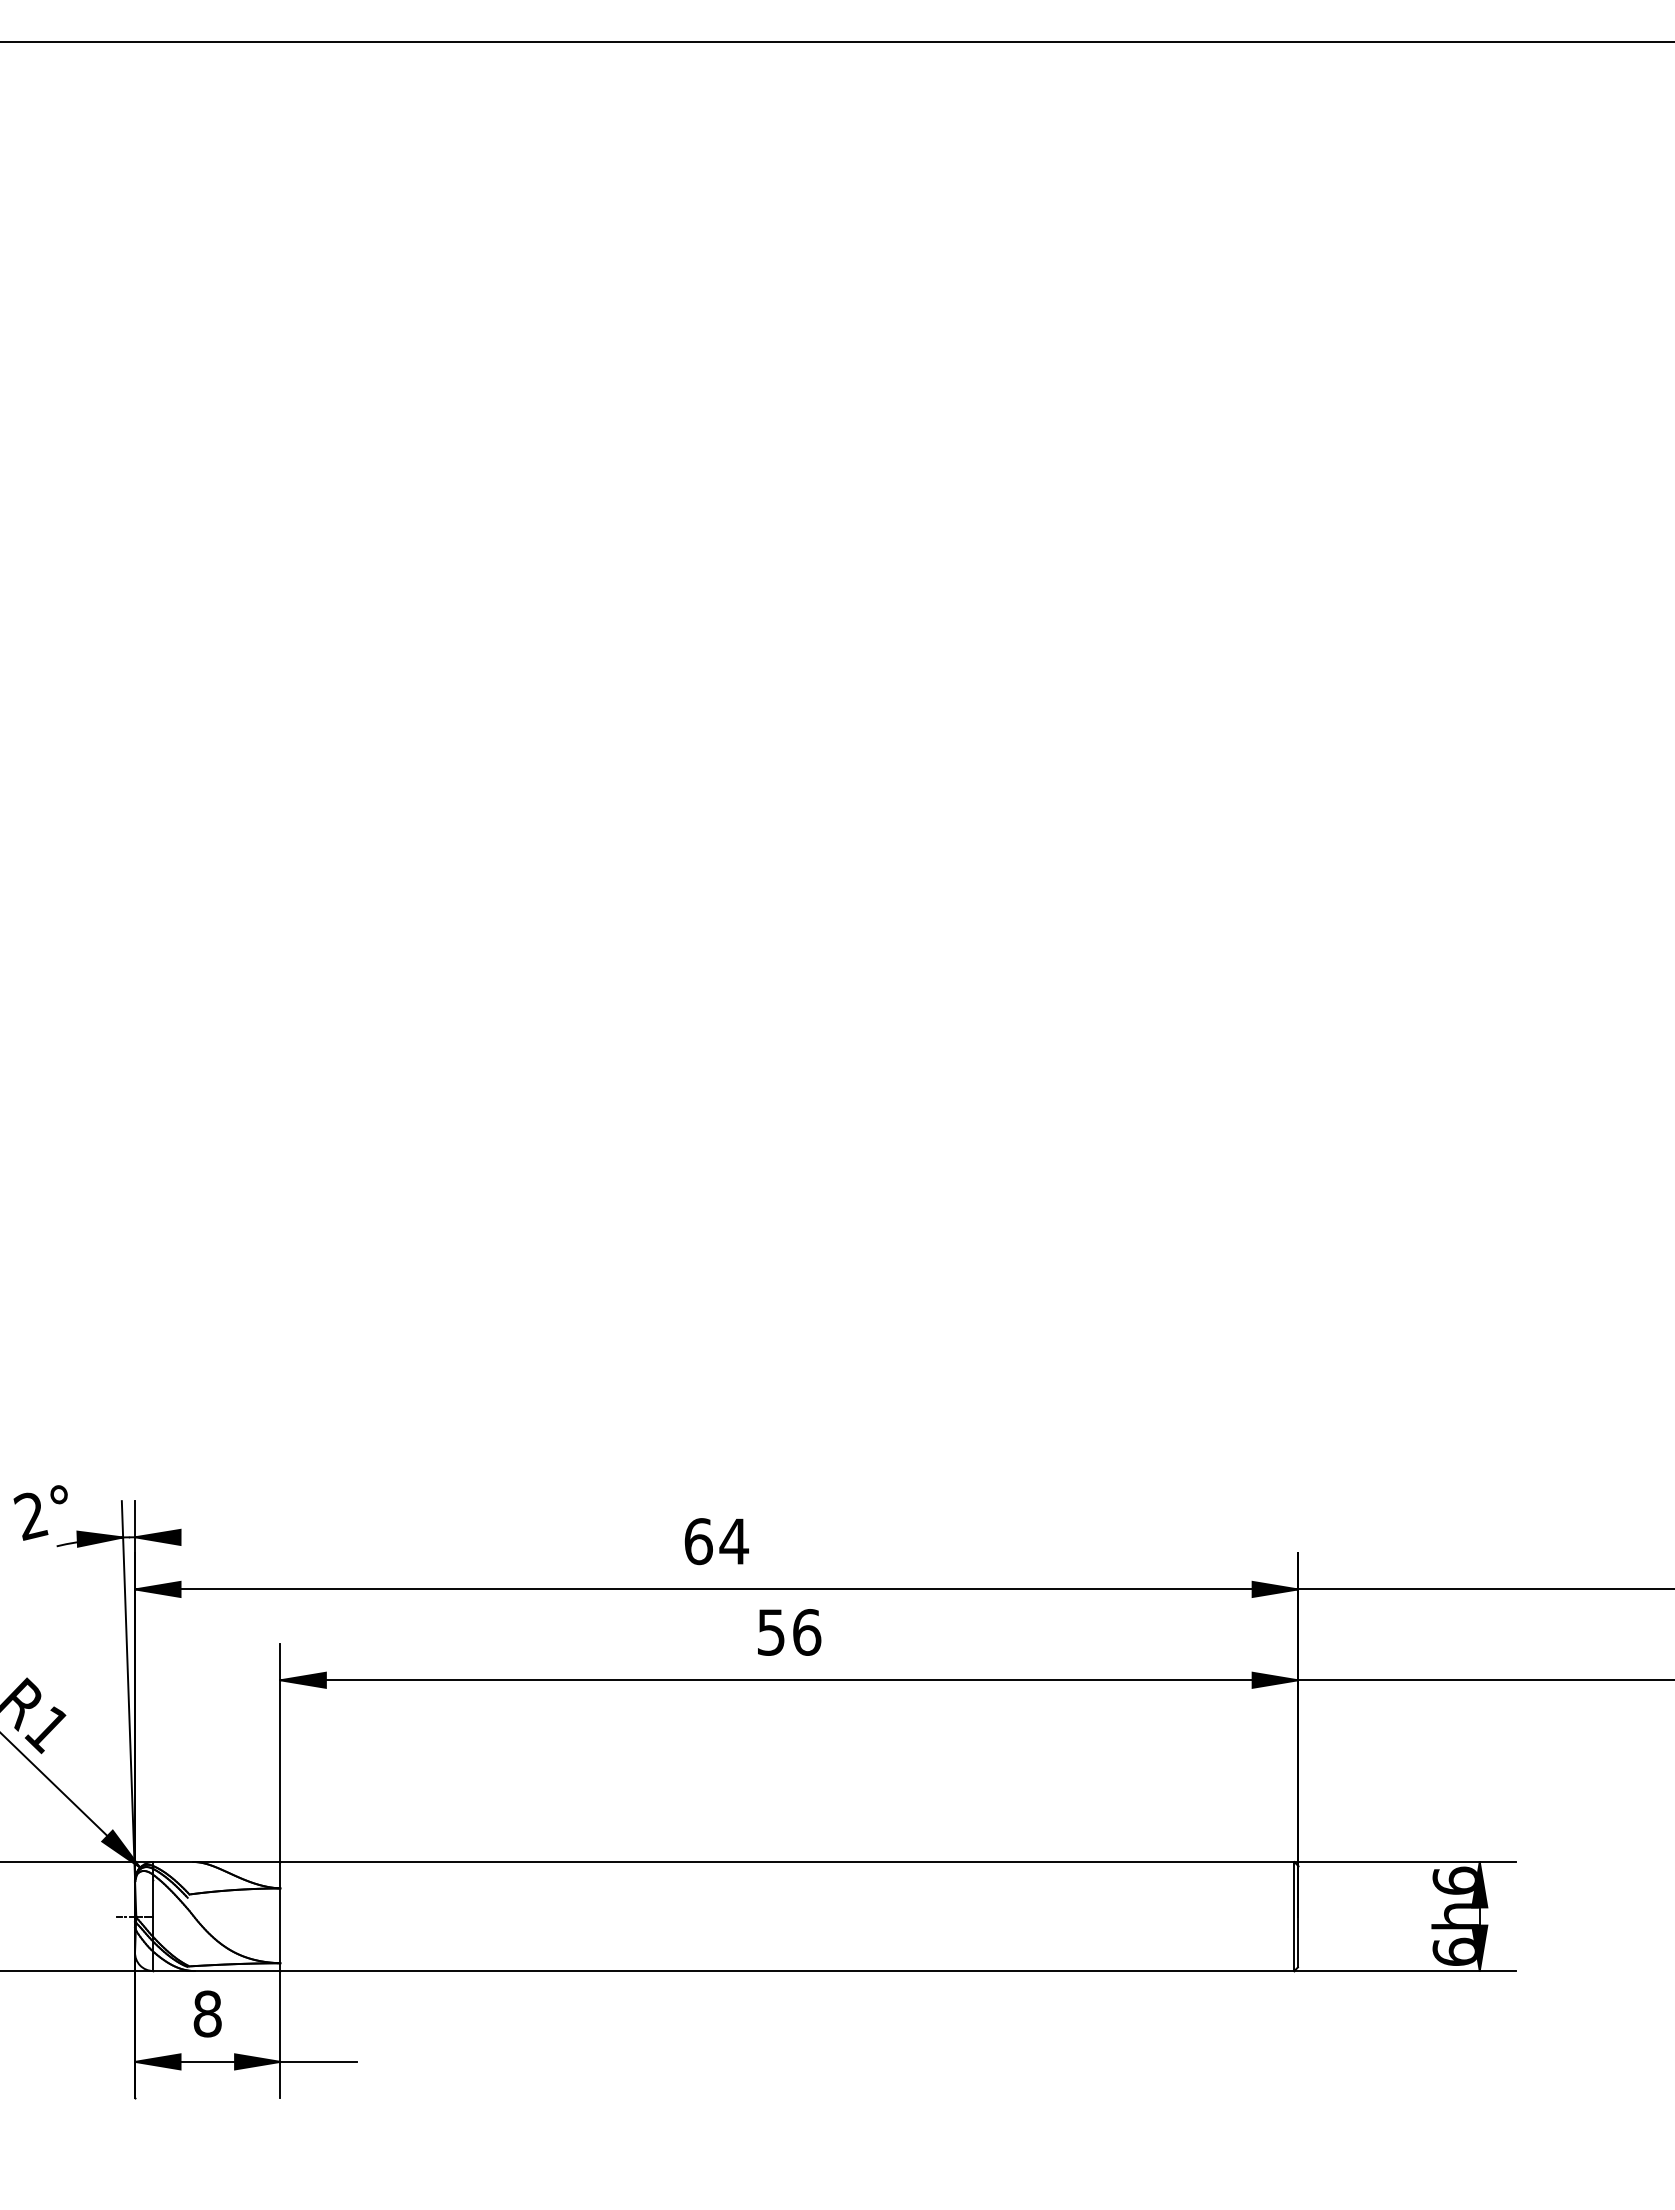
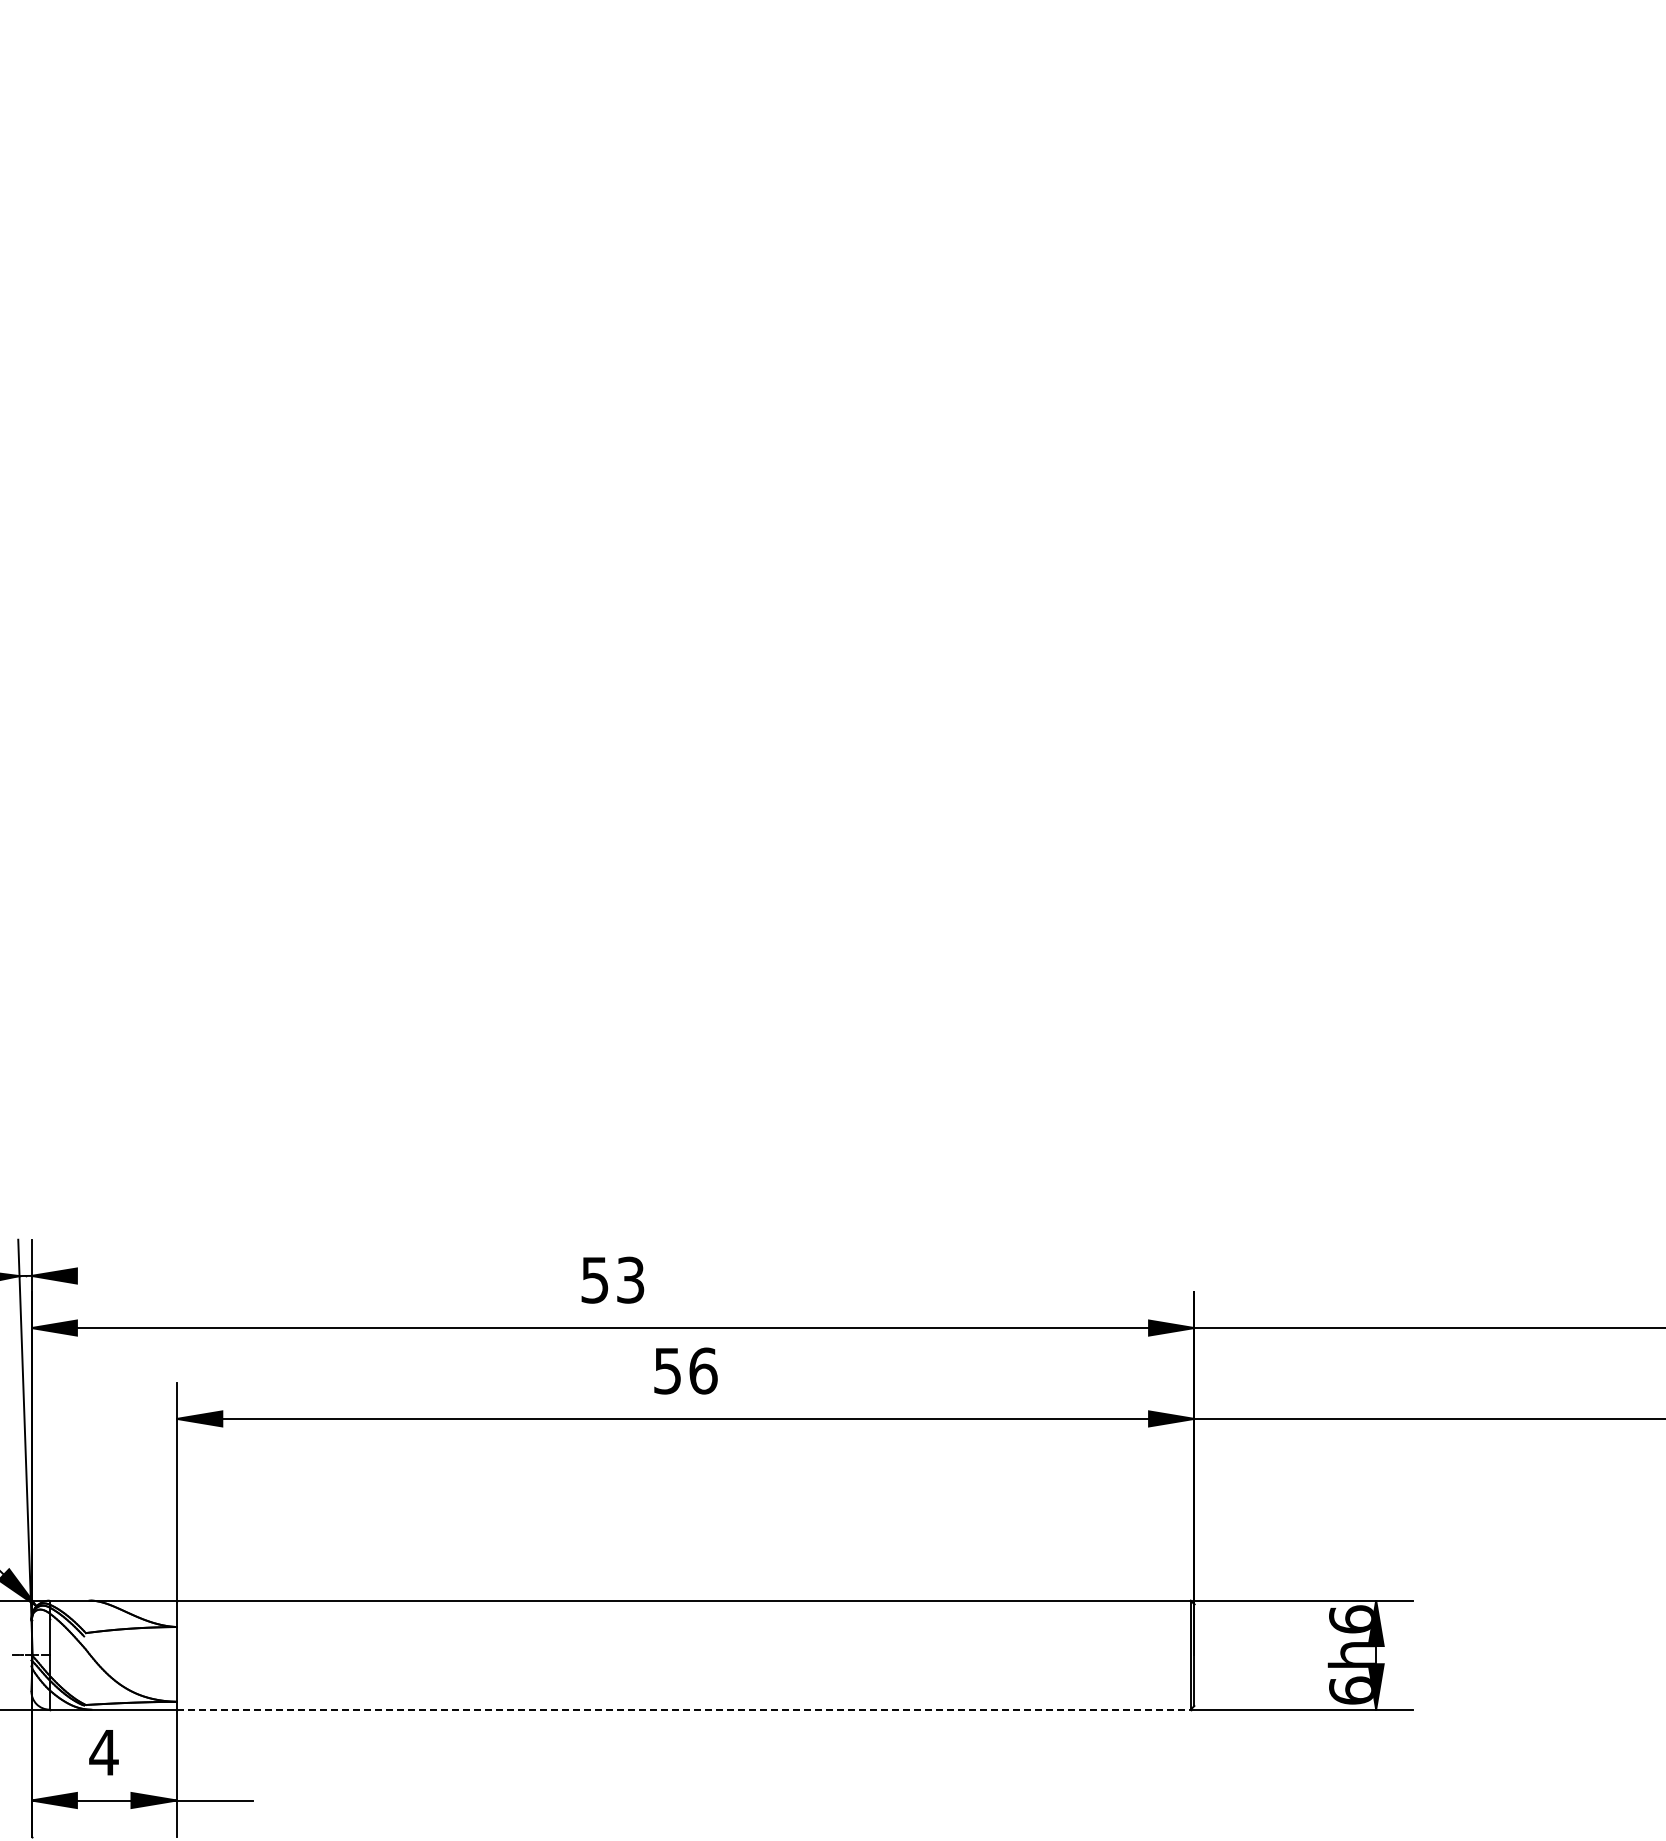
text: (716, 1541) -> (612, 1280), 64 -> 53
line: (787, 1971) -> (683, 1710), solid -> dashed
text: (207, 2013) -> (103, 1752), 8 -> 4

